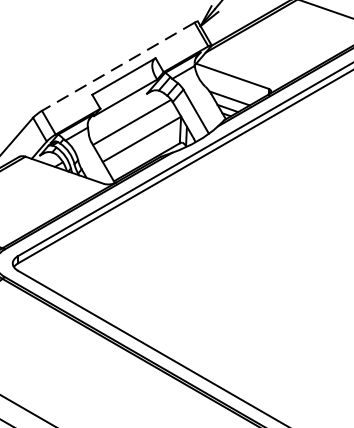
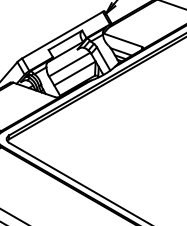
line: (118, 67) -> (62, 35), dashed -> solid

